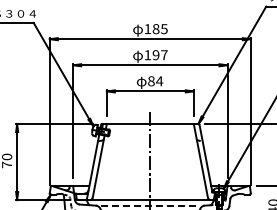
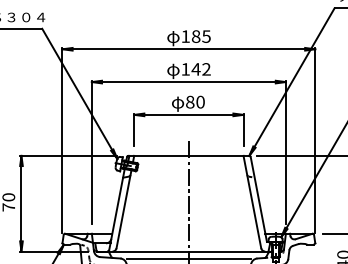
text: (159, 55) -> (200, 69), 197 -> 142
text: (159, 81) -> (200, 102), 84 -> 80
line: (150, 205) -> (189, 258), dashed -> solid

